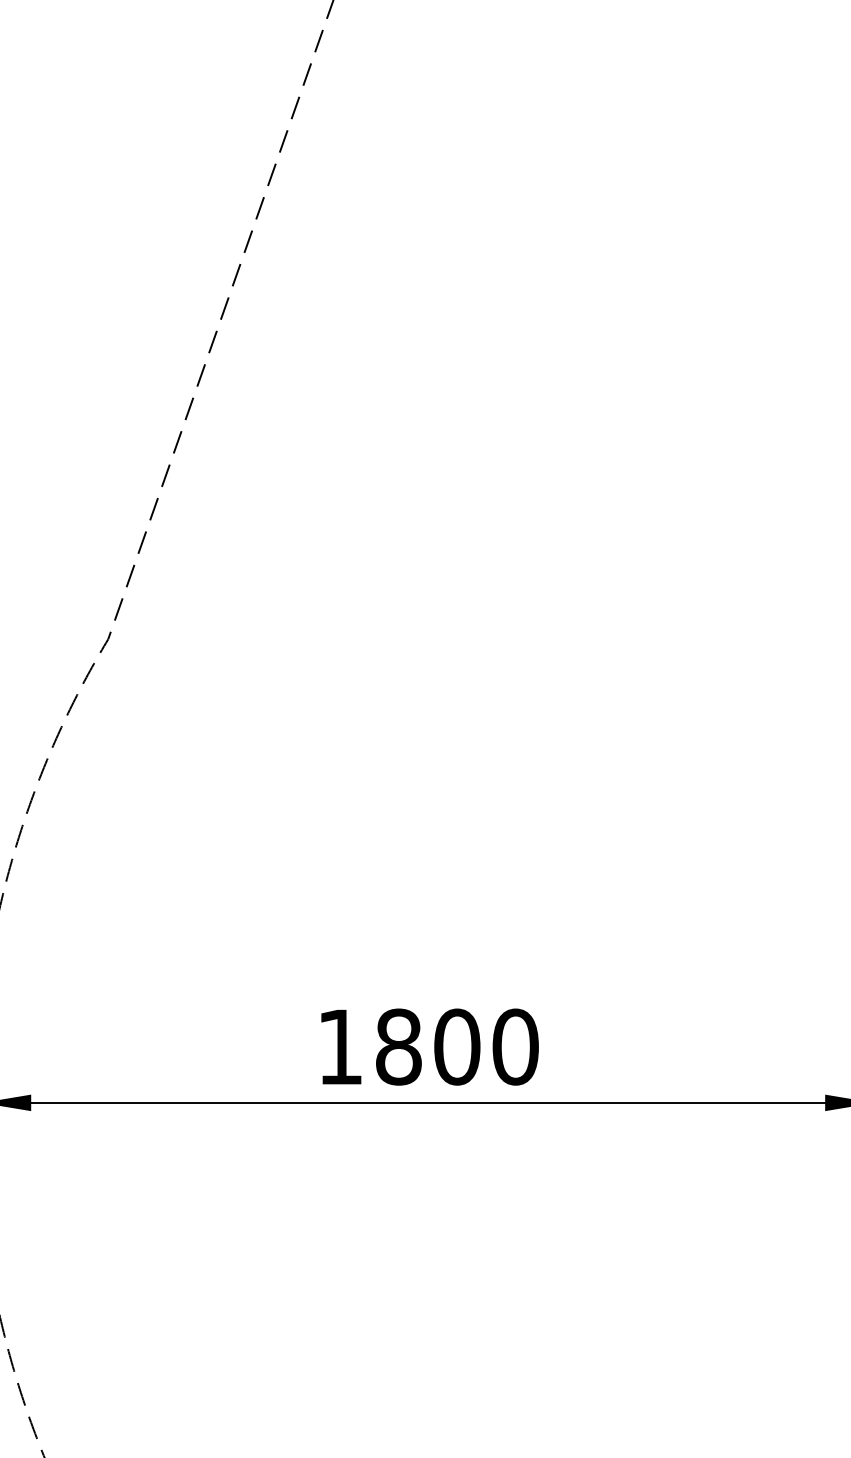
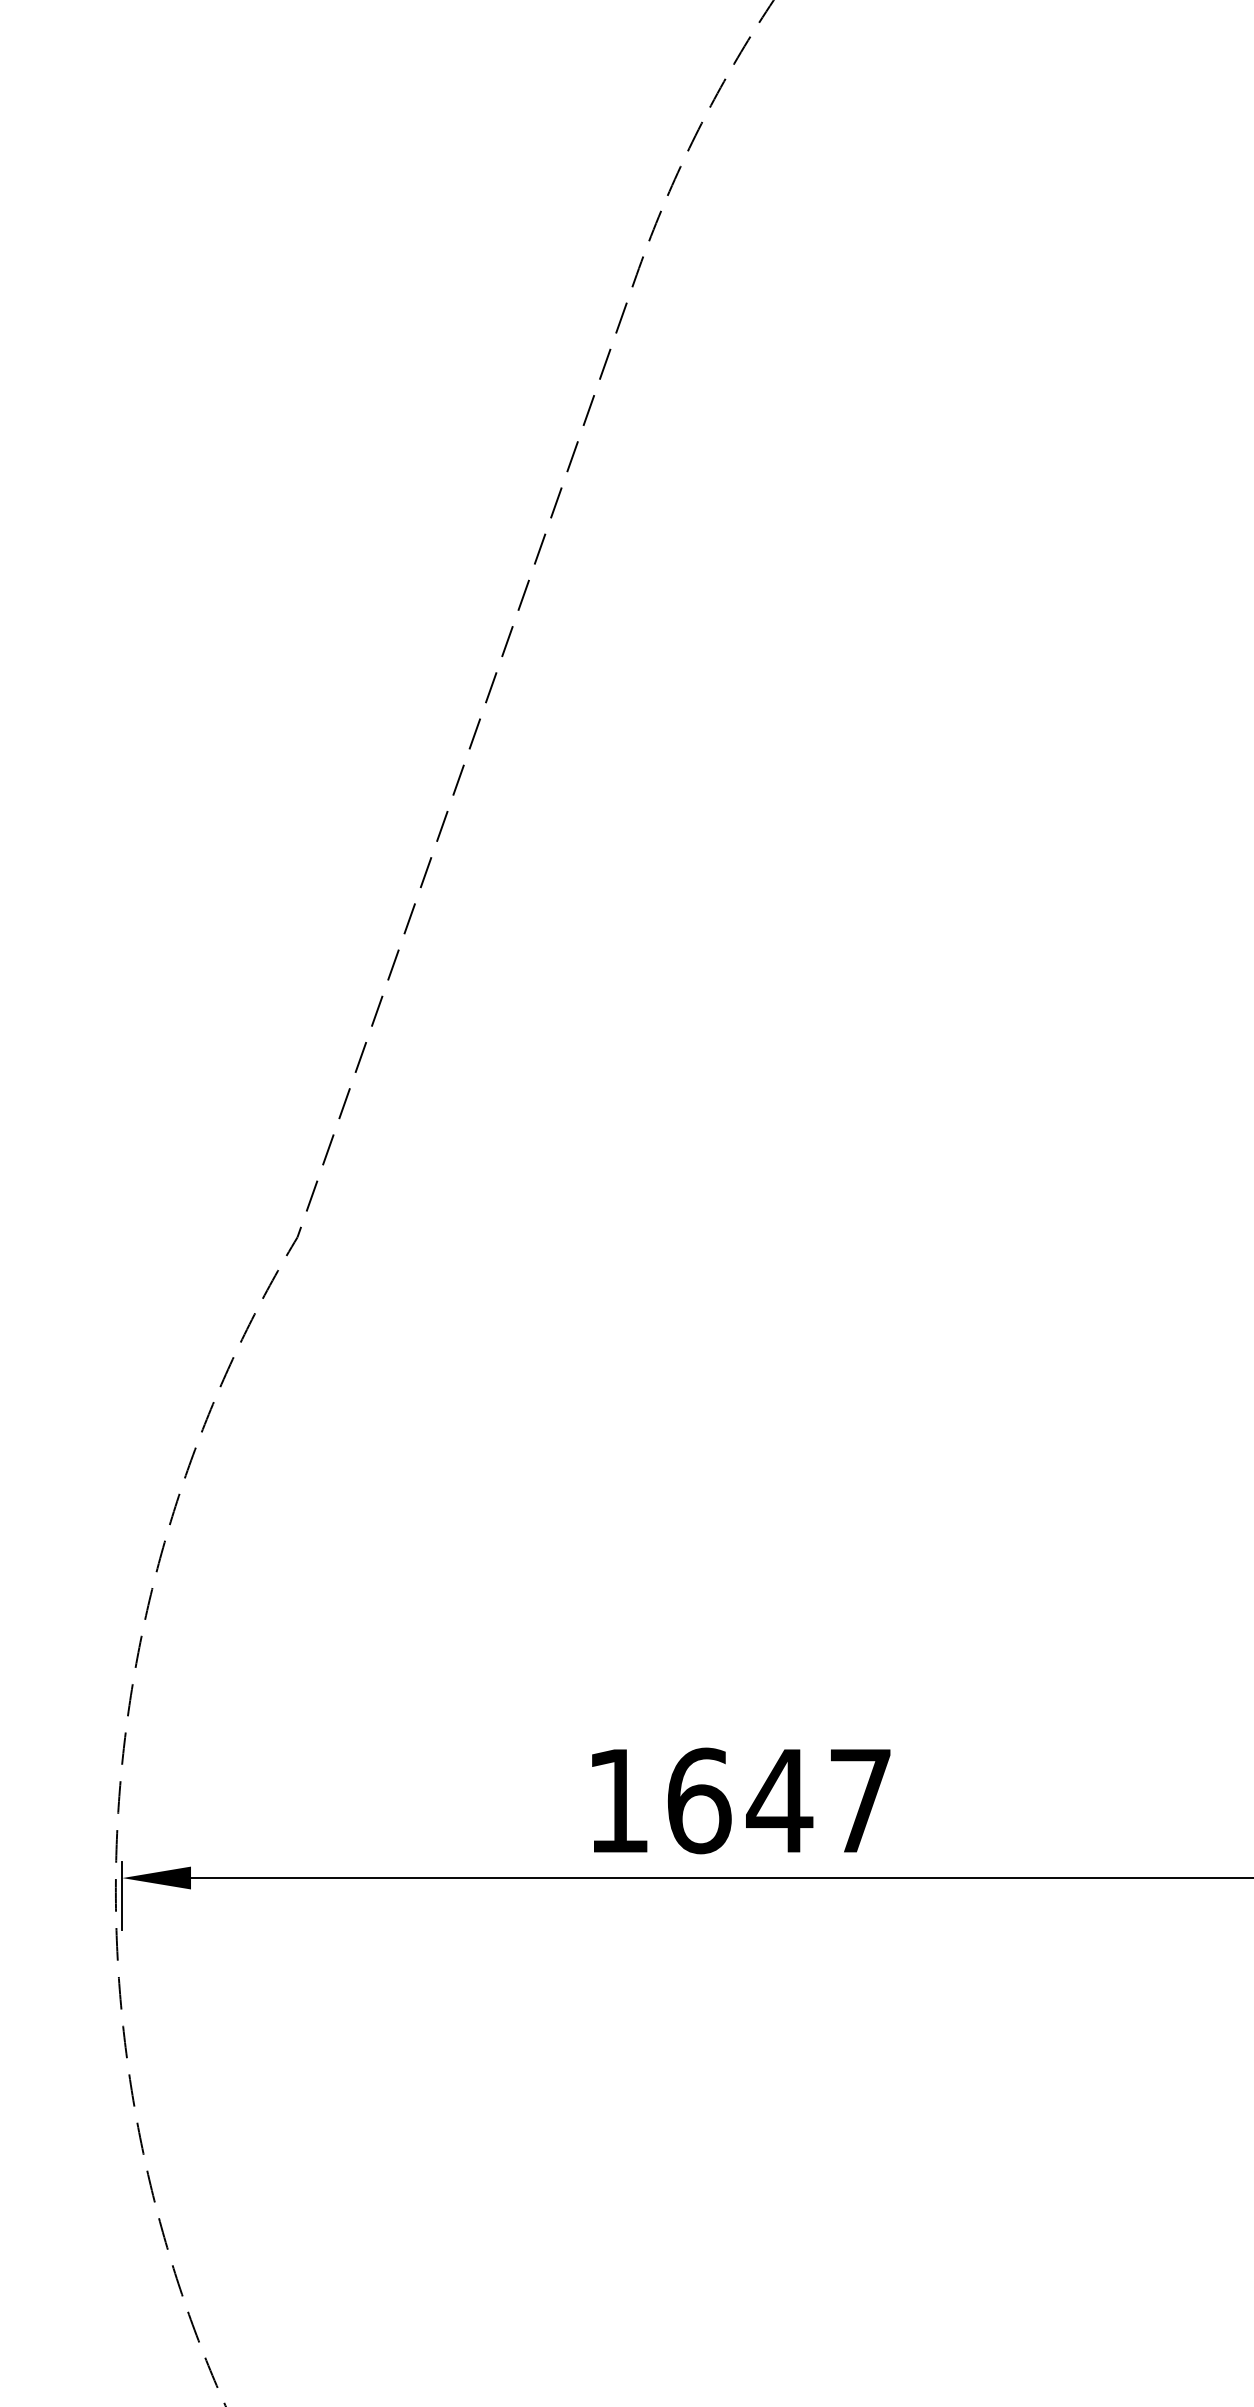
text: (456, 1046) -> (779, 1800), 1800 -> 1647

